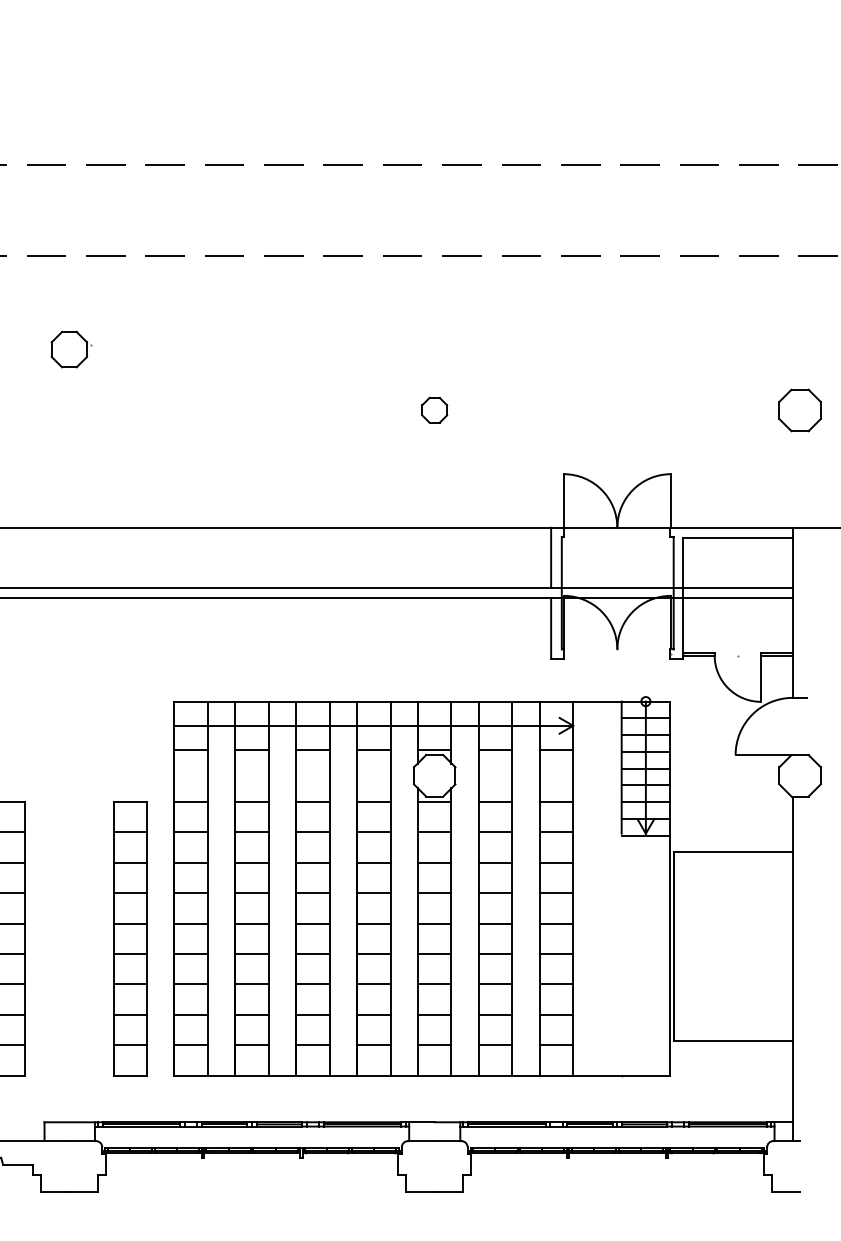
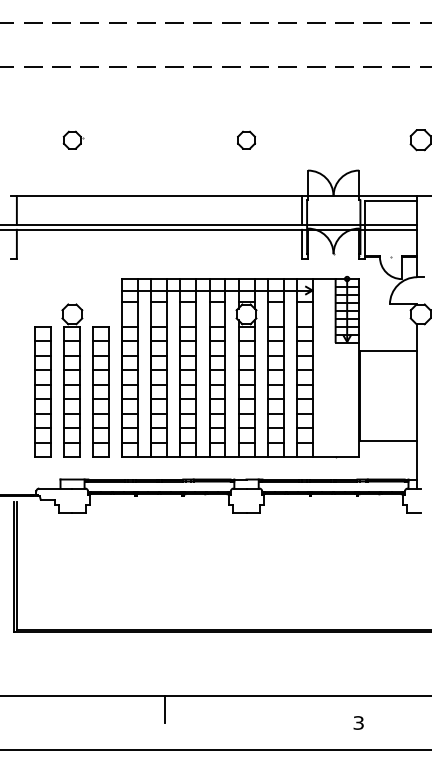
part: (71, 348) -> (73, 139), moved
part: (434, 408) -> (246, 139), size x1.43
part: (69, 914) -> (72, 380), added

